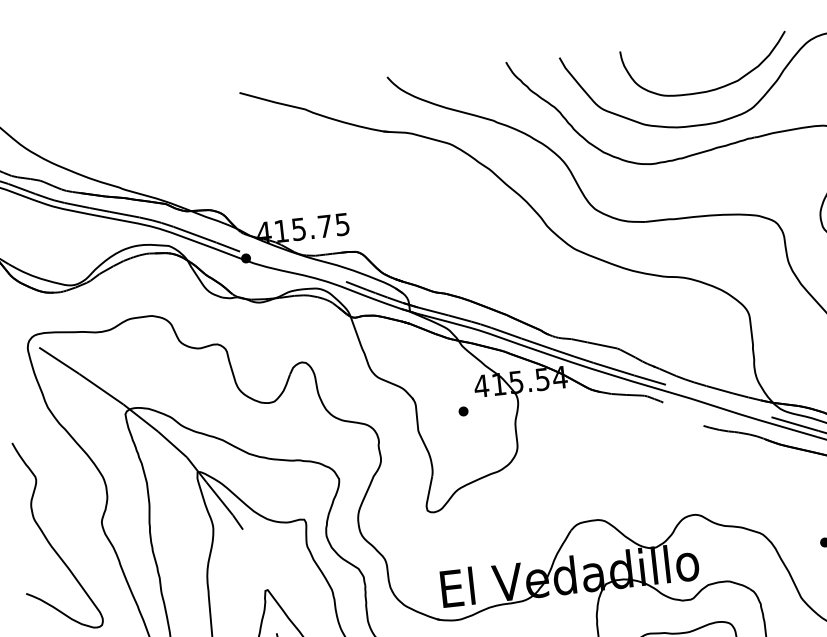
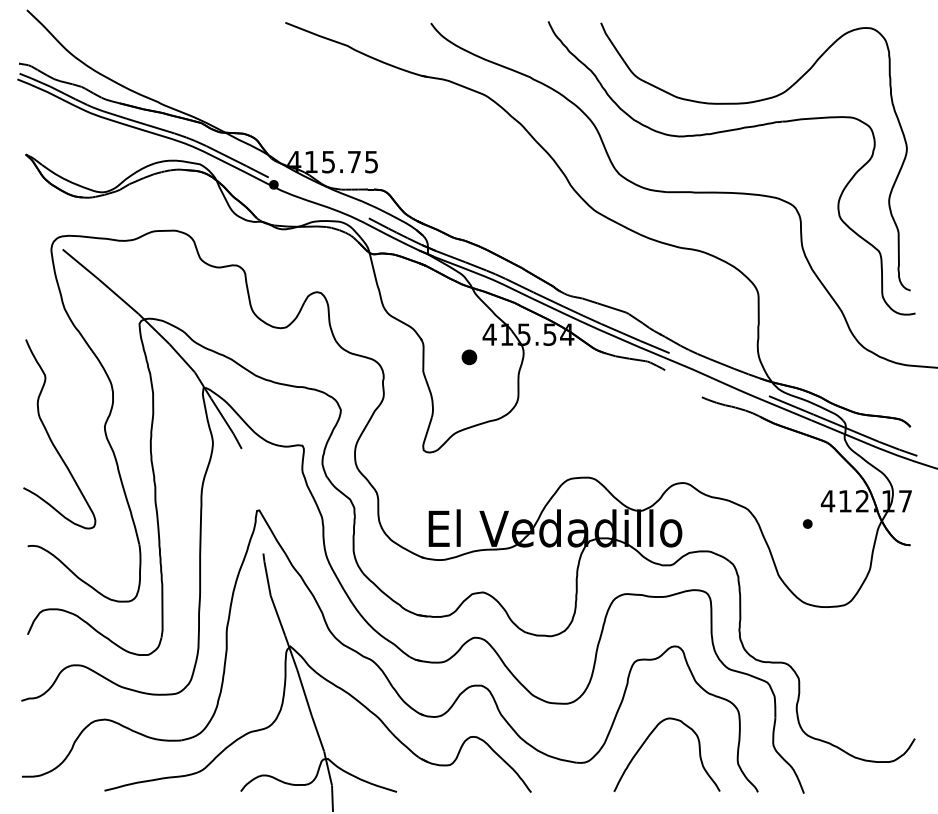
curve: (714, 88) -> (748, 69), removed
part: (463, 411) -> (469, 357), size x1.6

